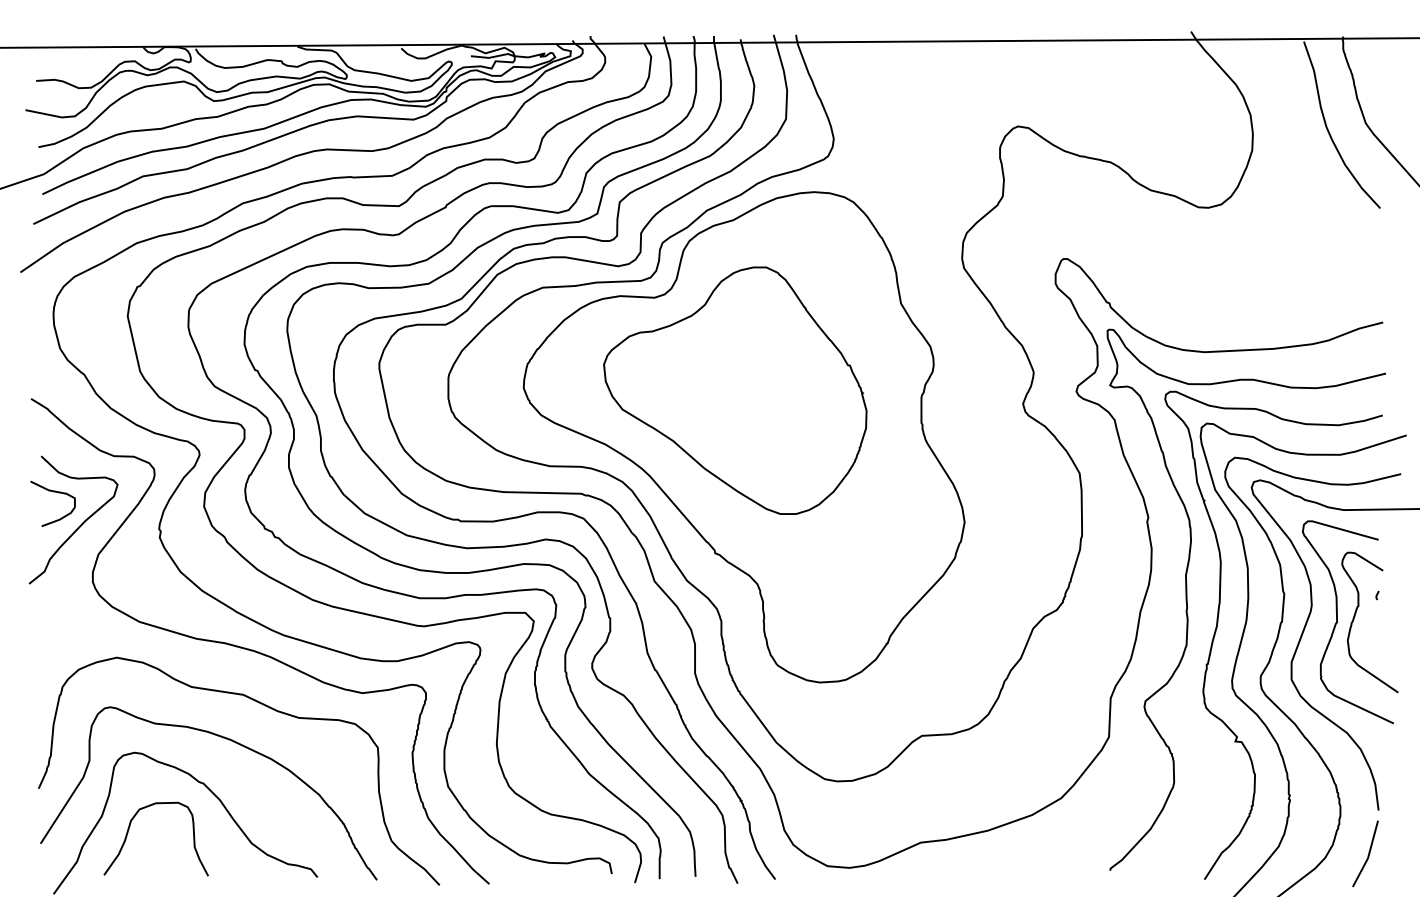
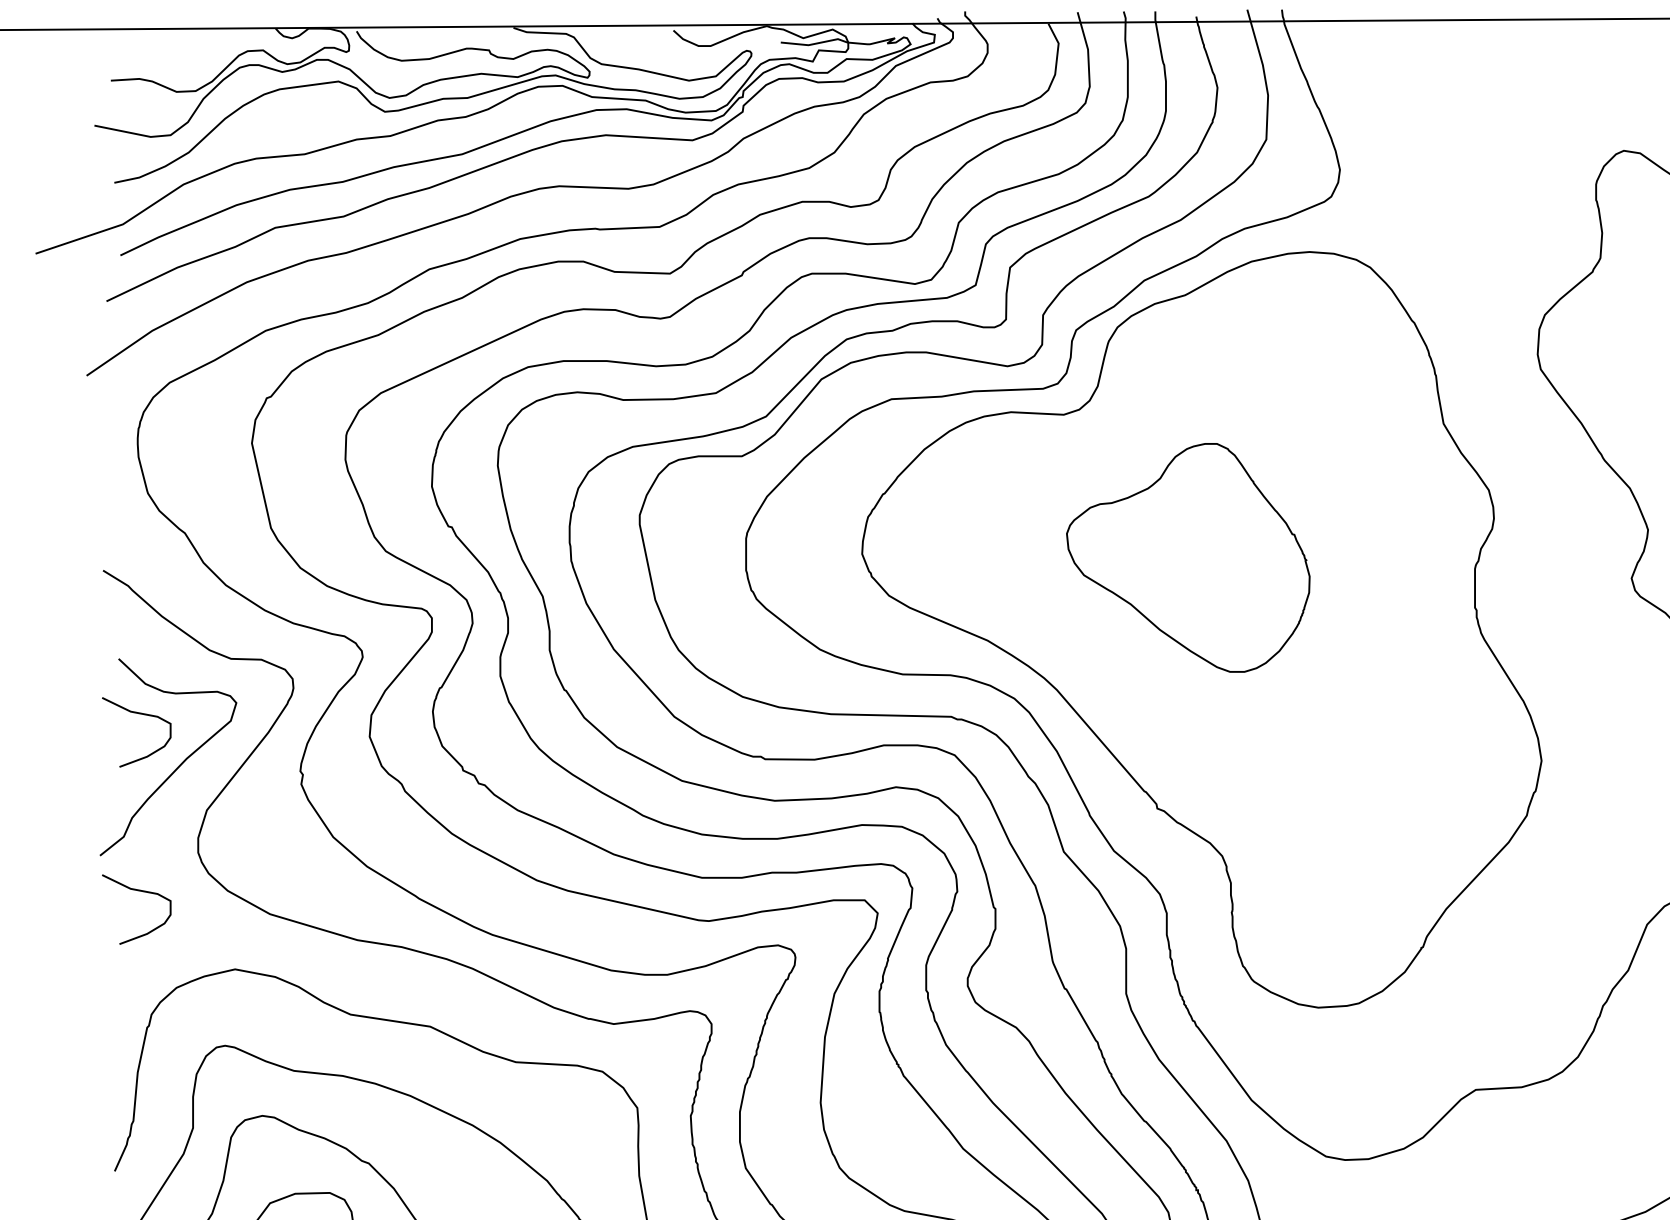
part: (735, 390) -> (1188, 557), size x0.6
curve: (53, 607) -> (137, 892), added

